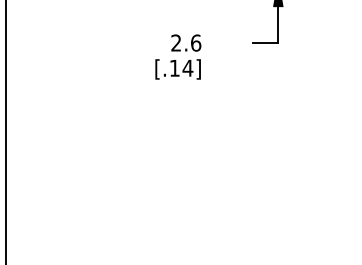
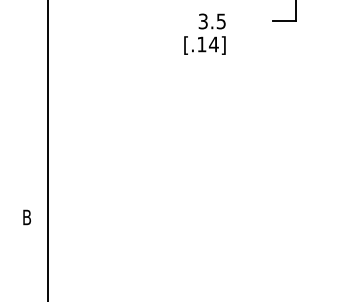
text: (186, 43) -> (212, 21), 2.6 -> 3.5

